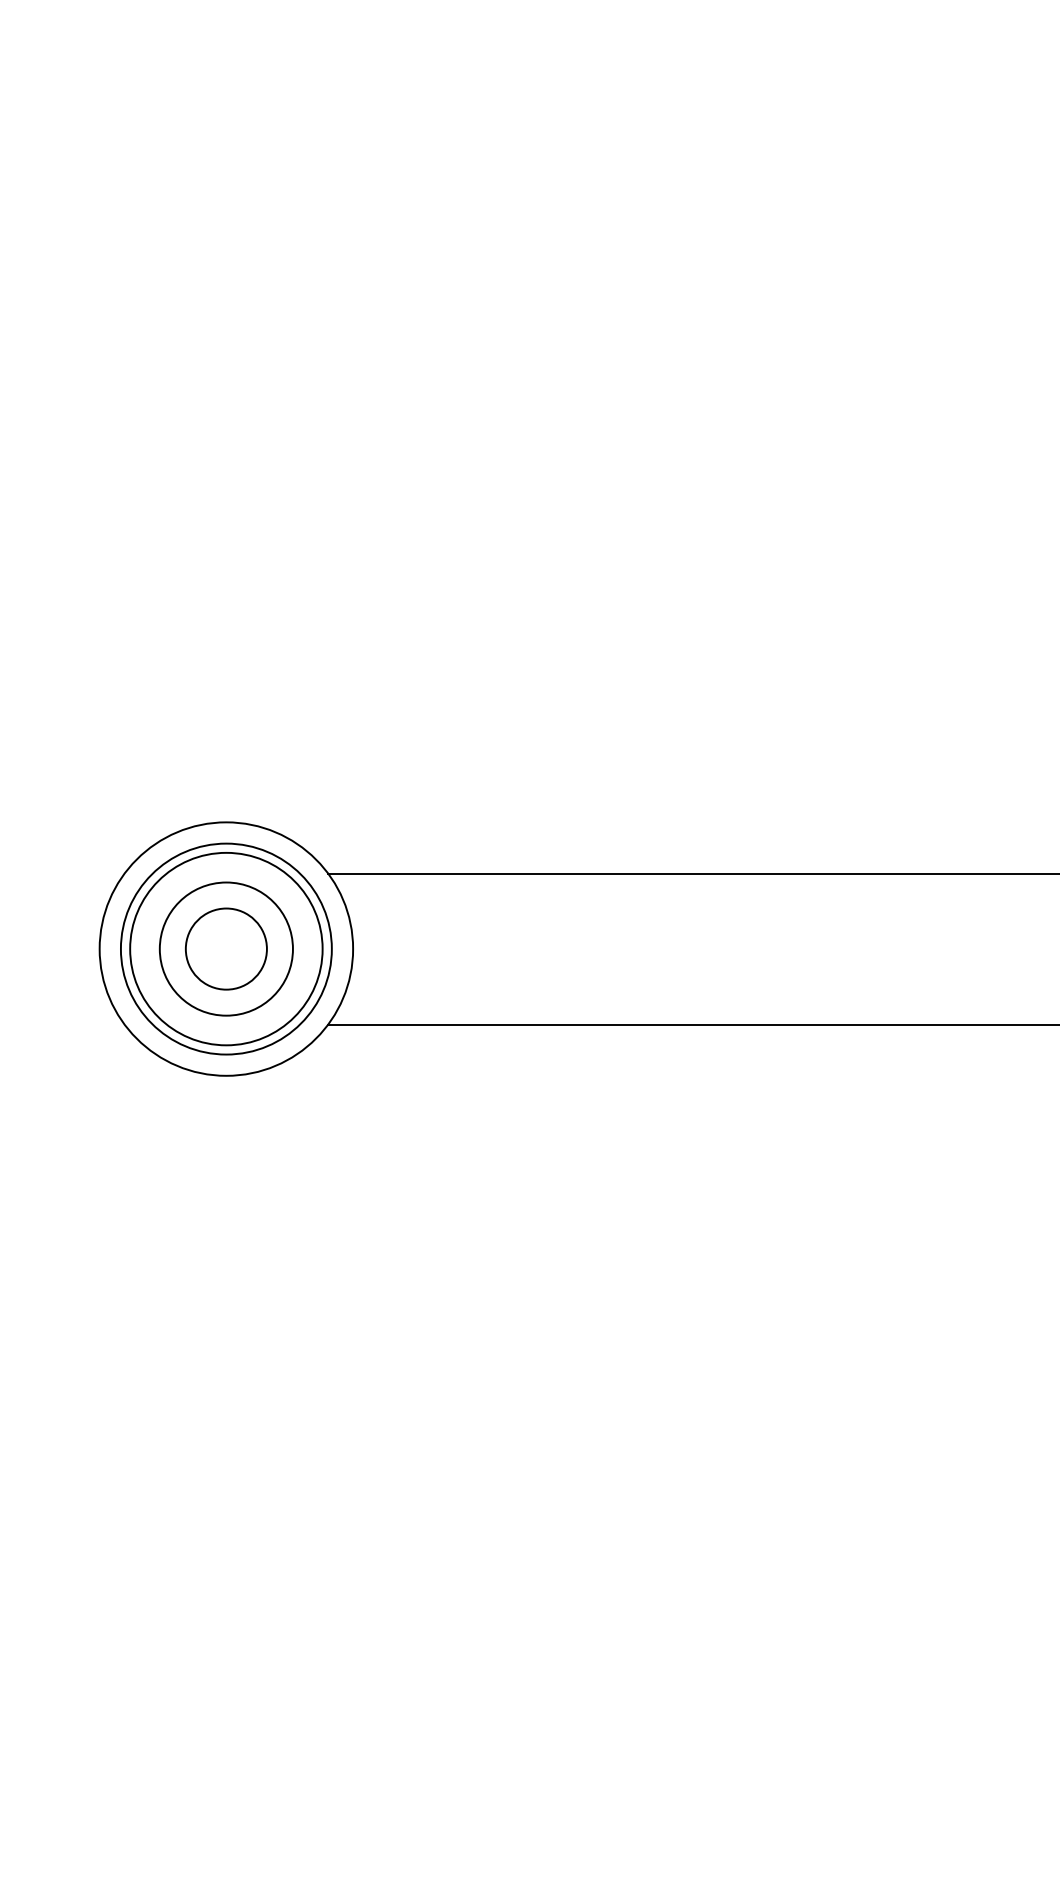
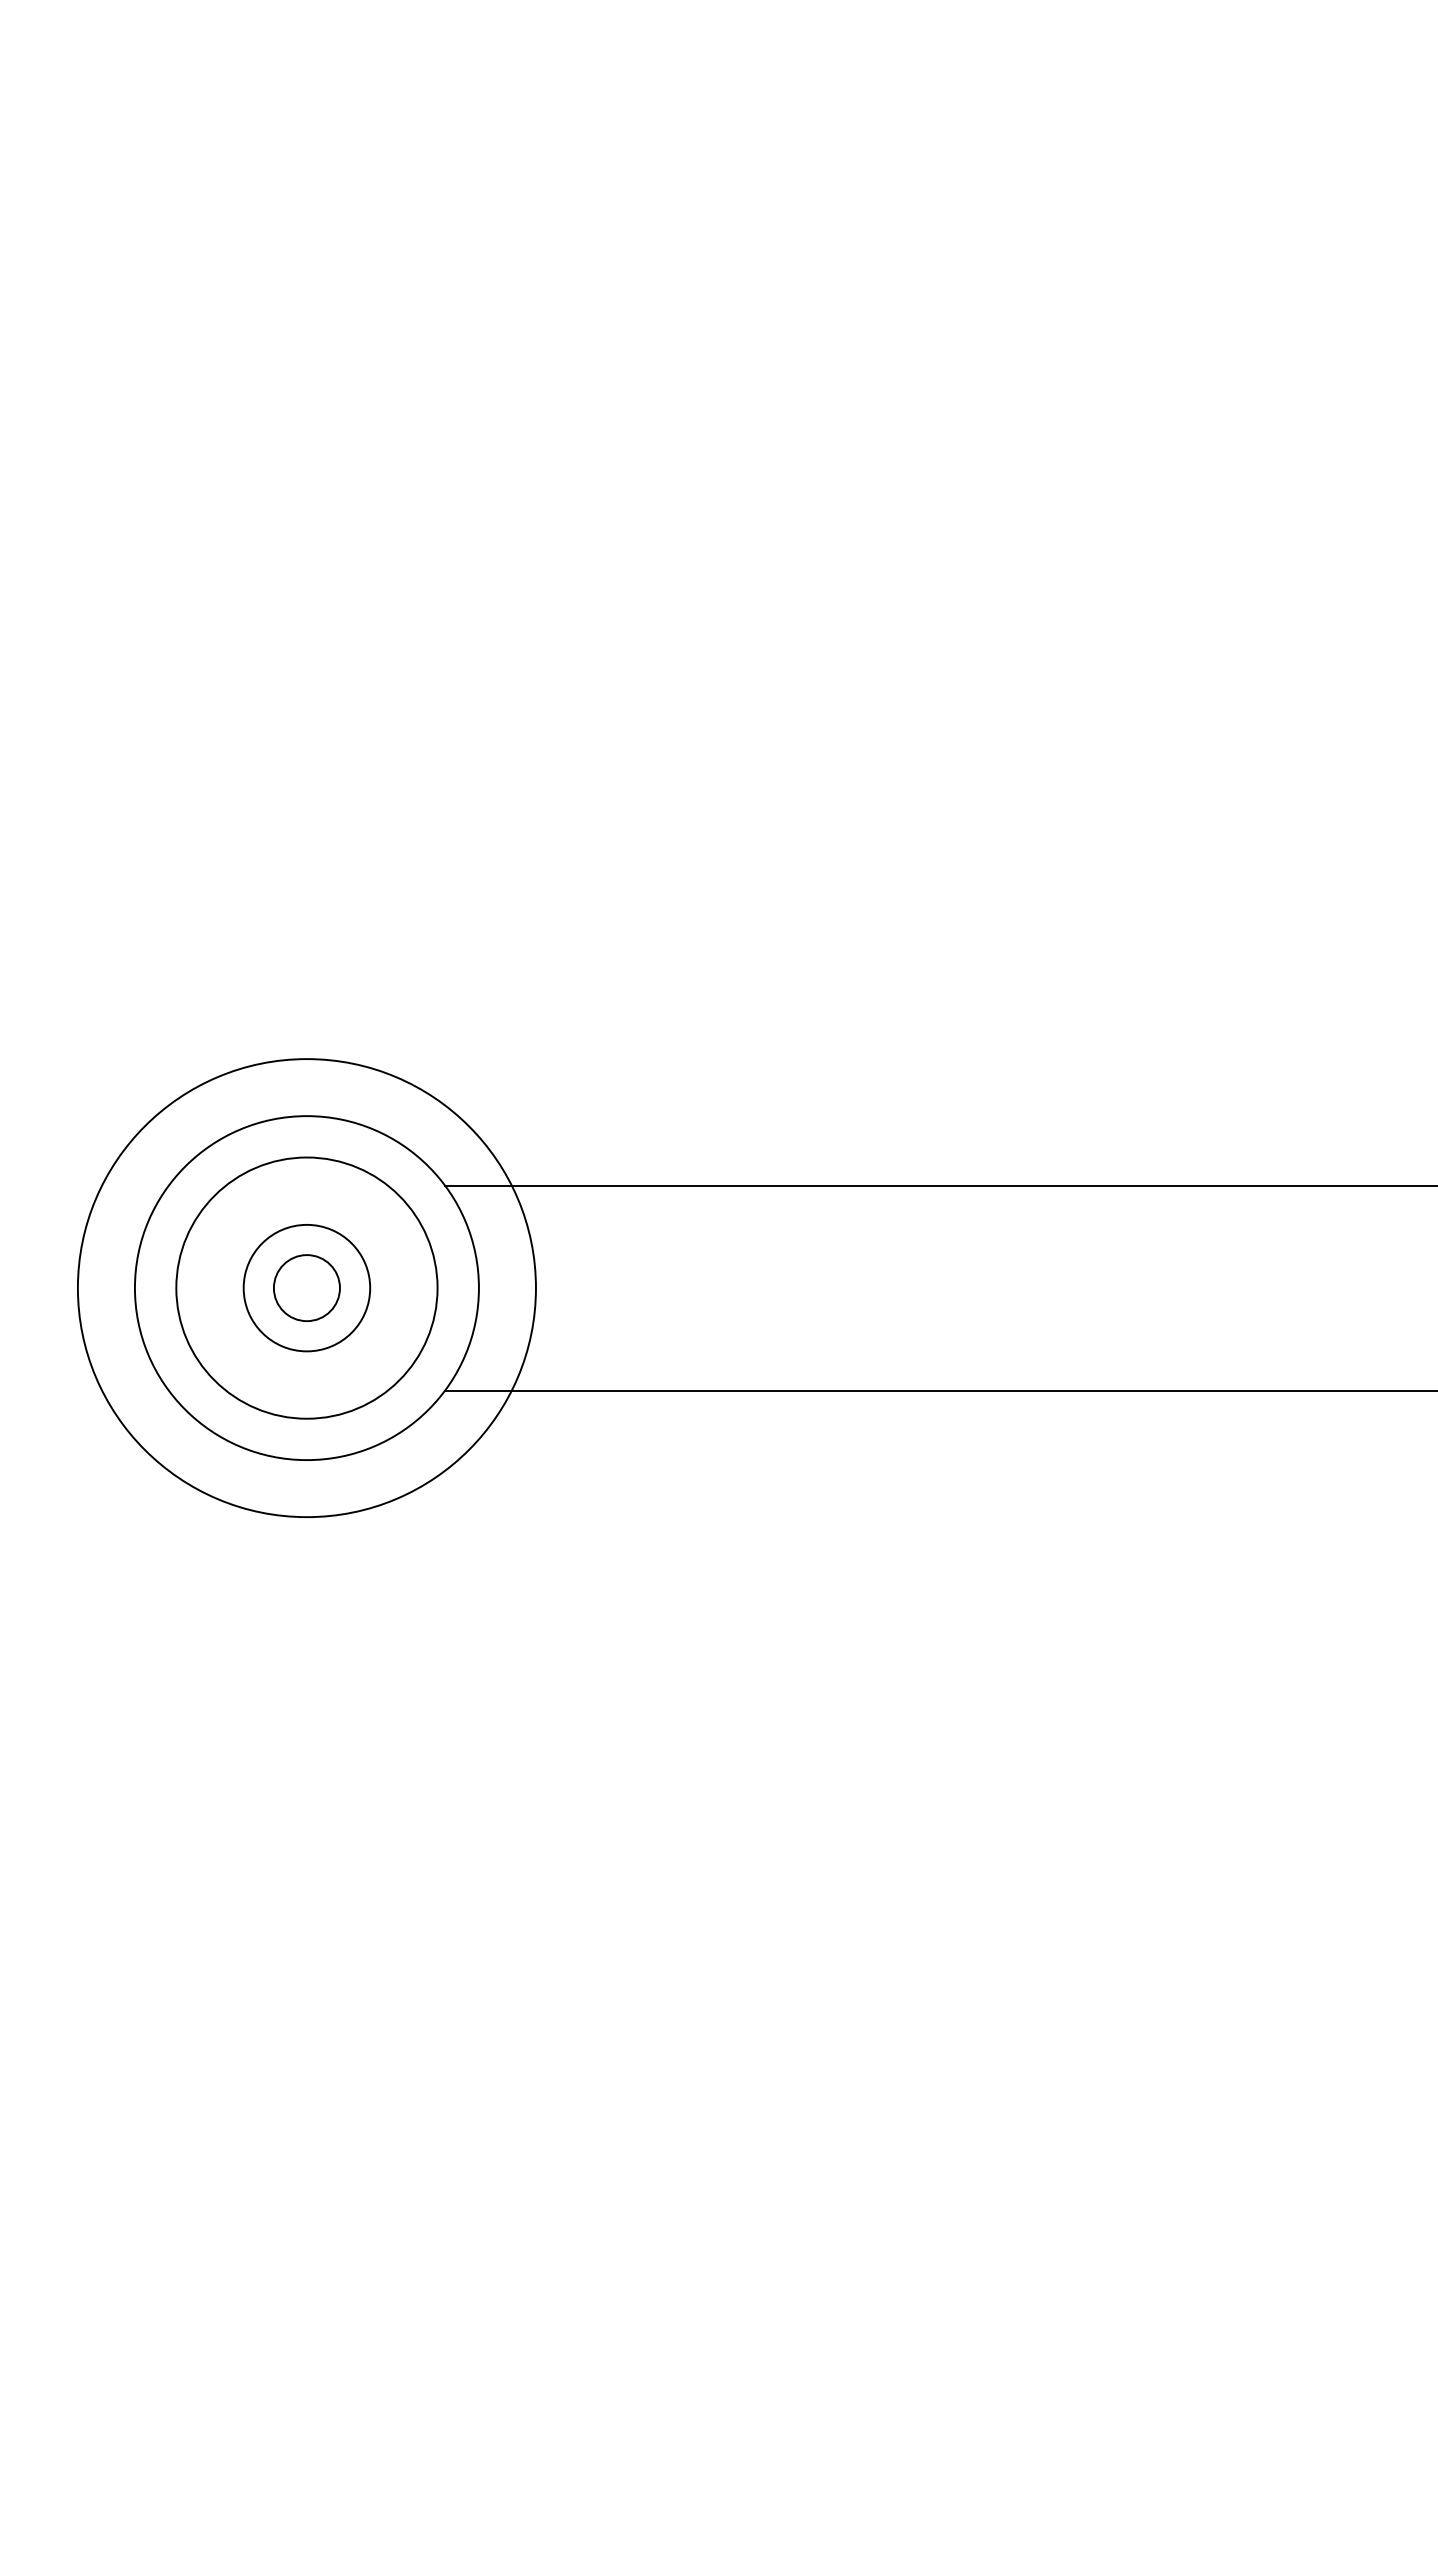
circle: (226, 948) -> (306, 1287), size x0.7
circle: (226, 948) -> (306, 1287), size x1.6
circle: (226, 949) -> (306, 1288), size x0.6

